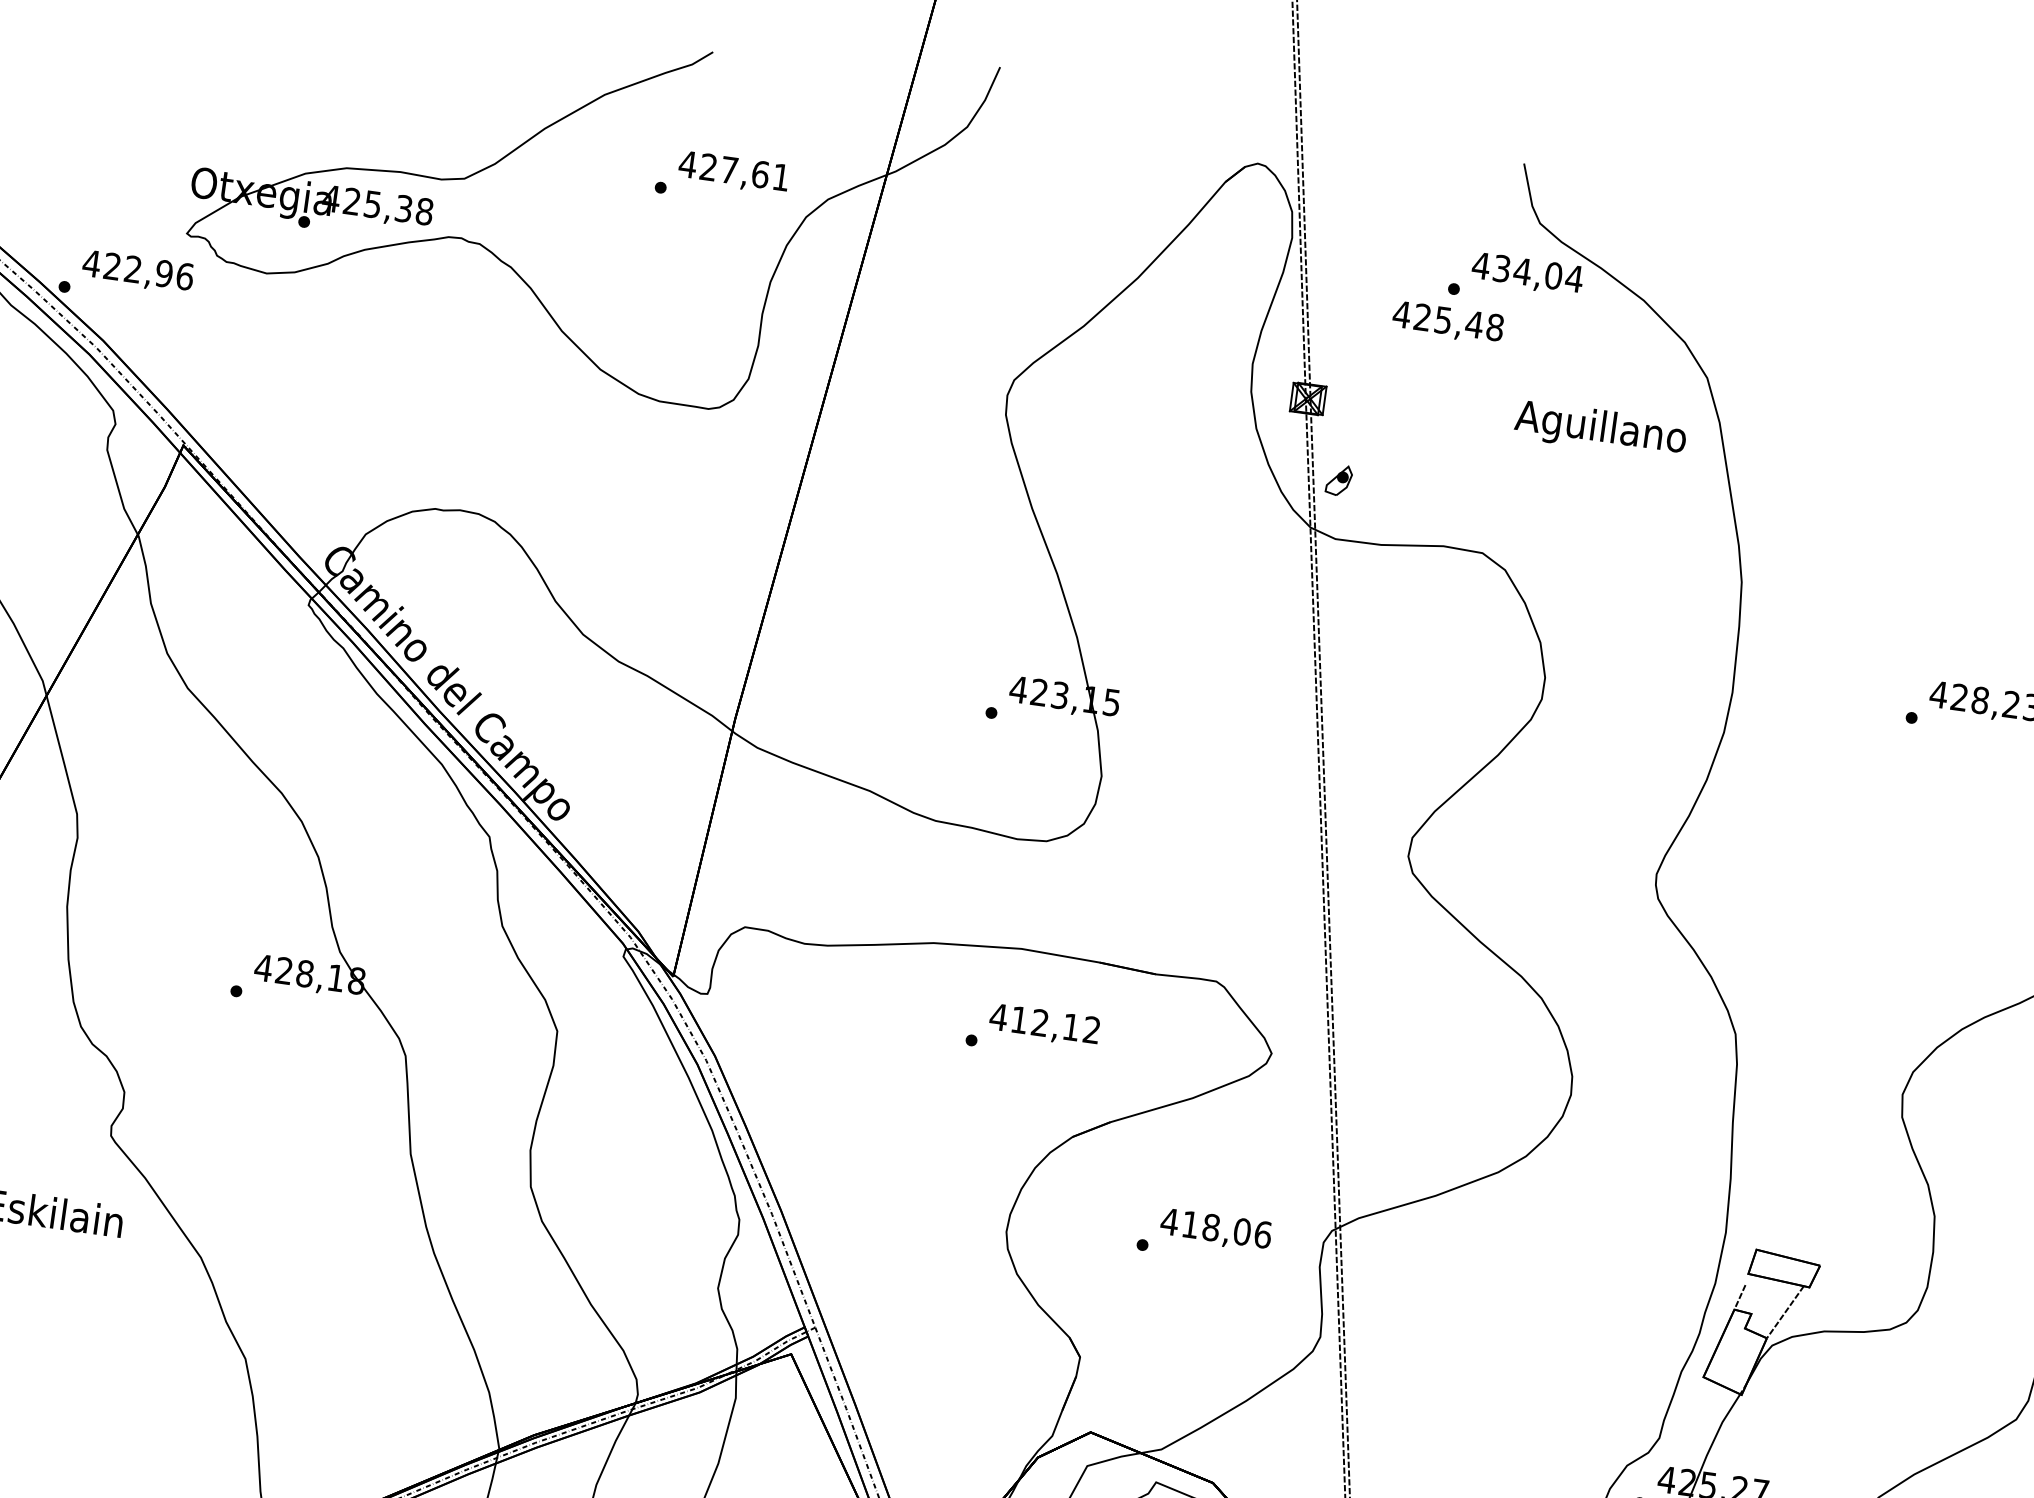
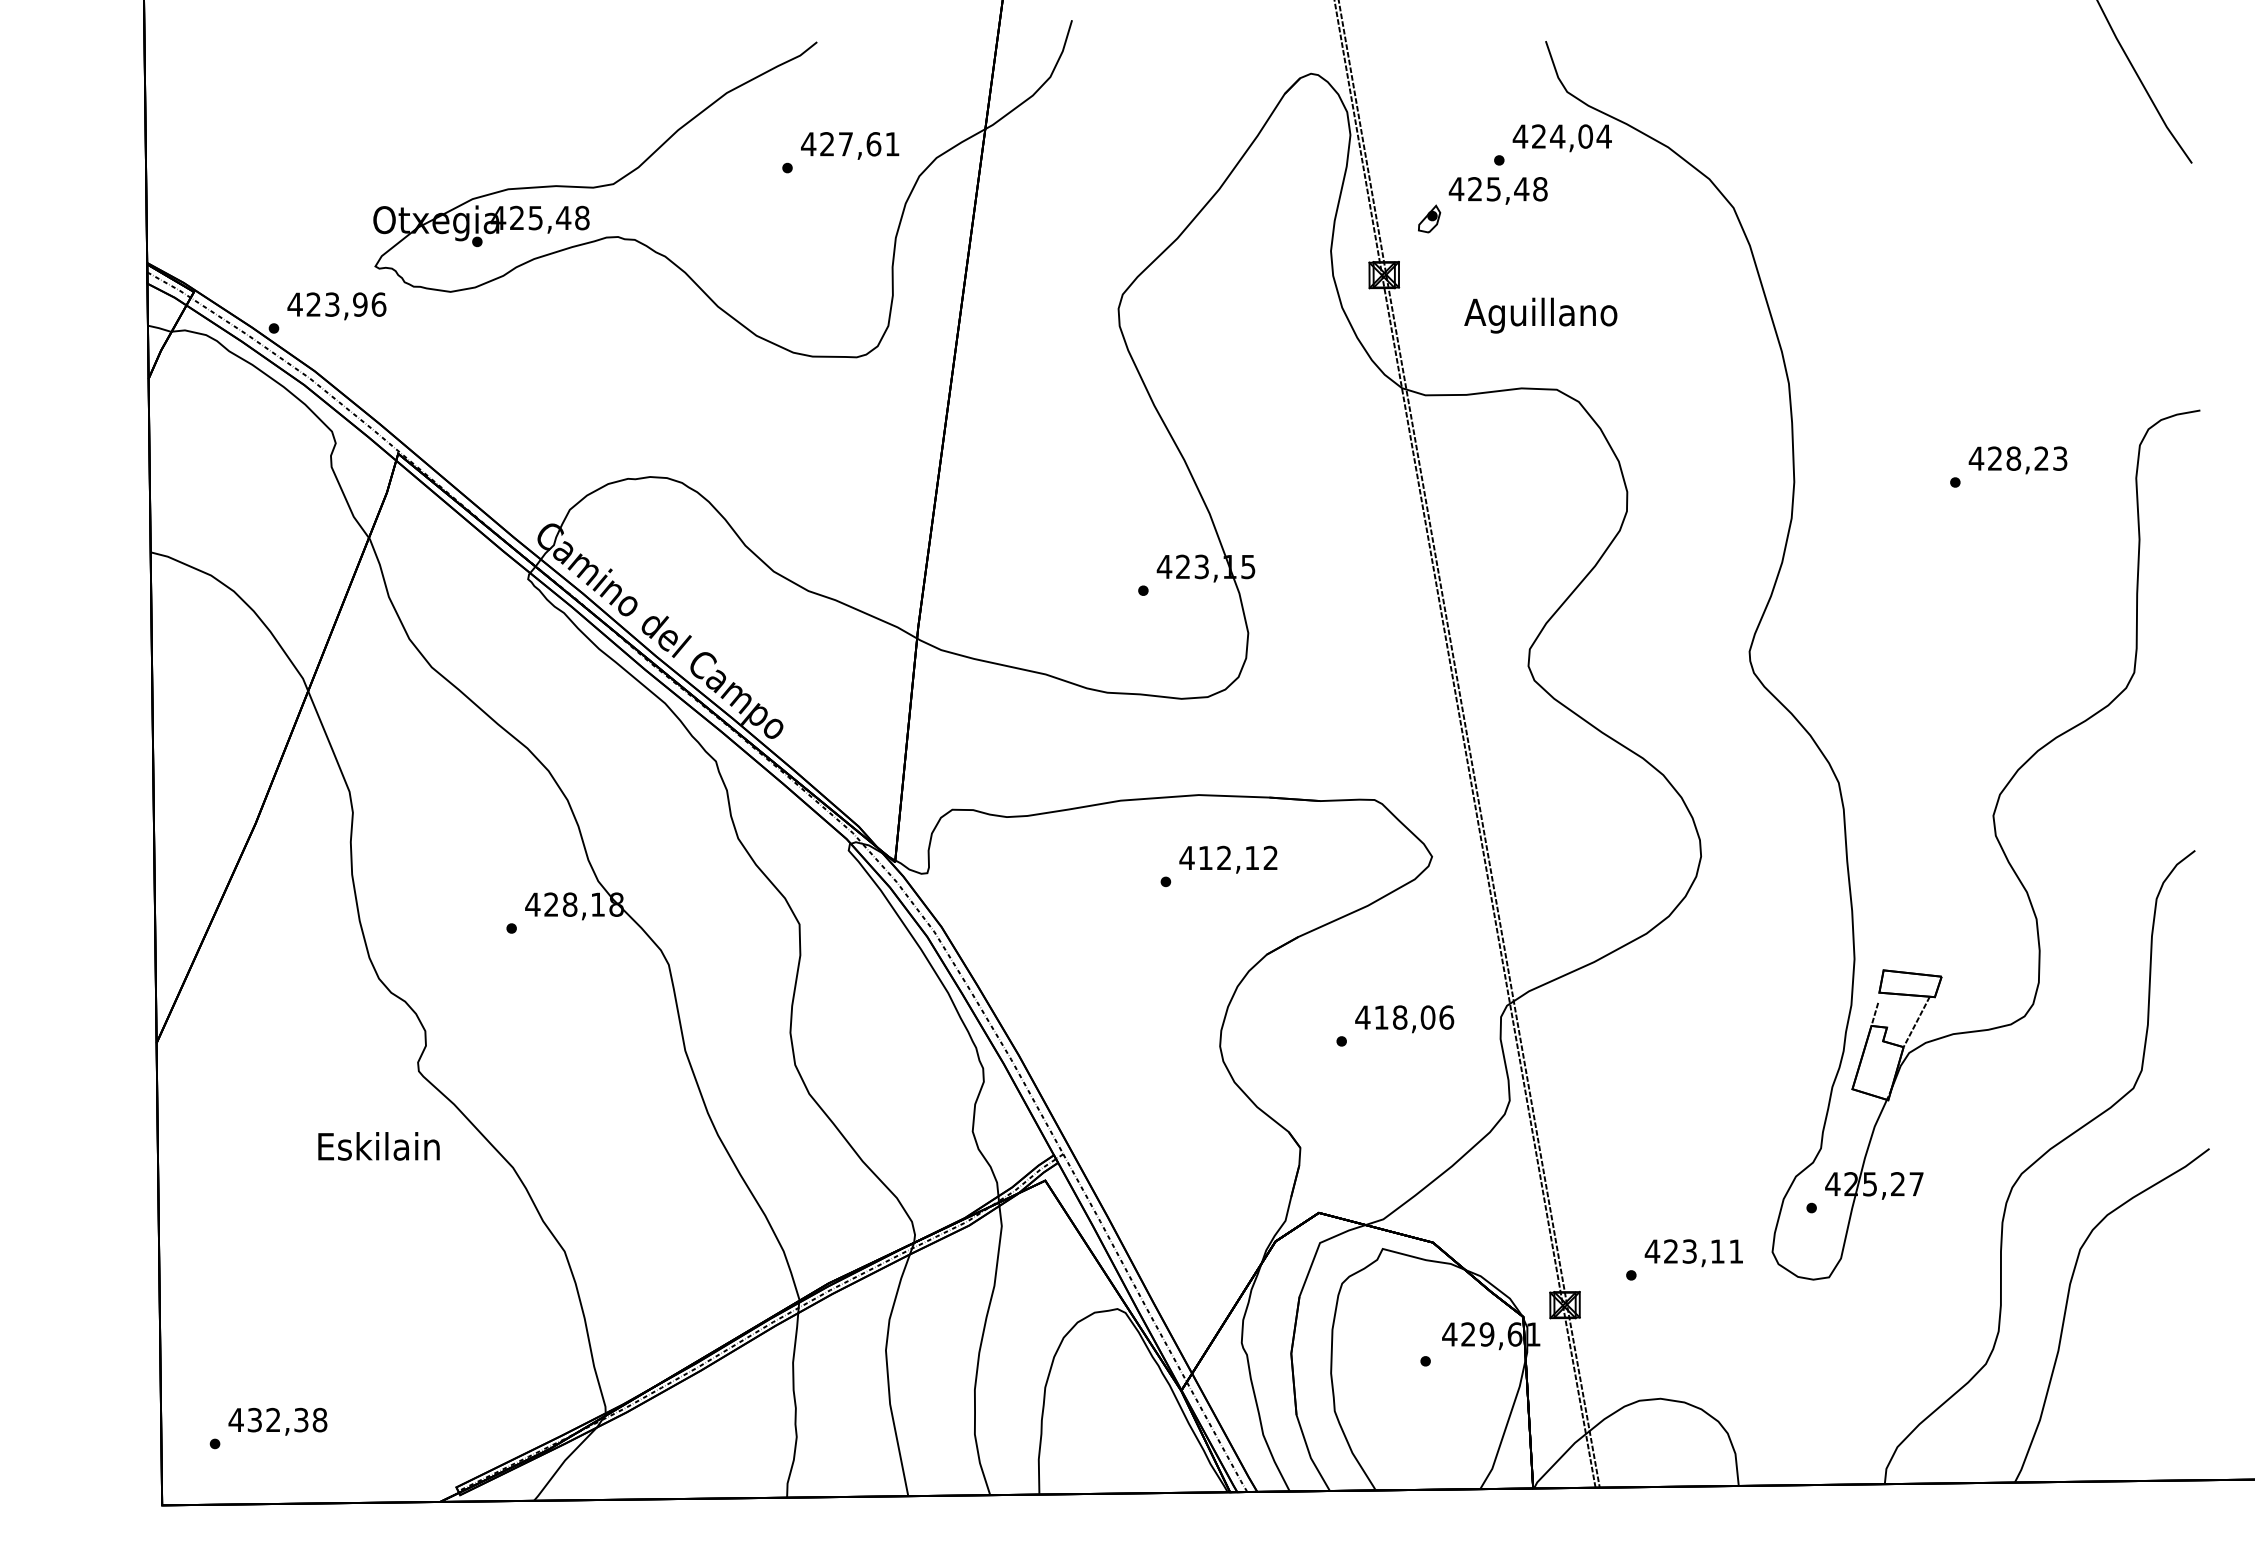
text: (403, 208) -> (563, 217), 425,38 -> 425,48
text: (1502, 268) -> (1539, 136), 434,04 -> 424,04
text: (133, 269) -> (332, 304), 422,96 -> 423,96
text: (1600, 429) -> (1540, 315), moved
part: (1339, 479) -> (1429, 218), moved

